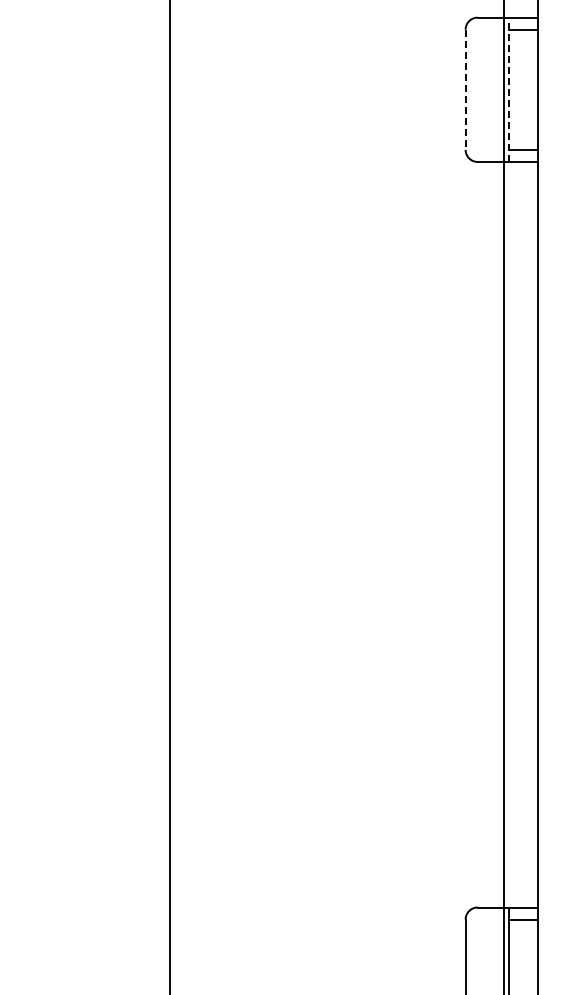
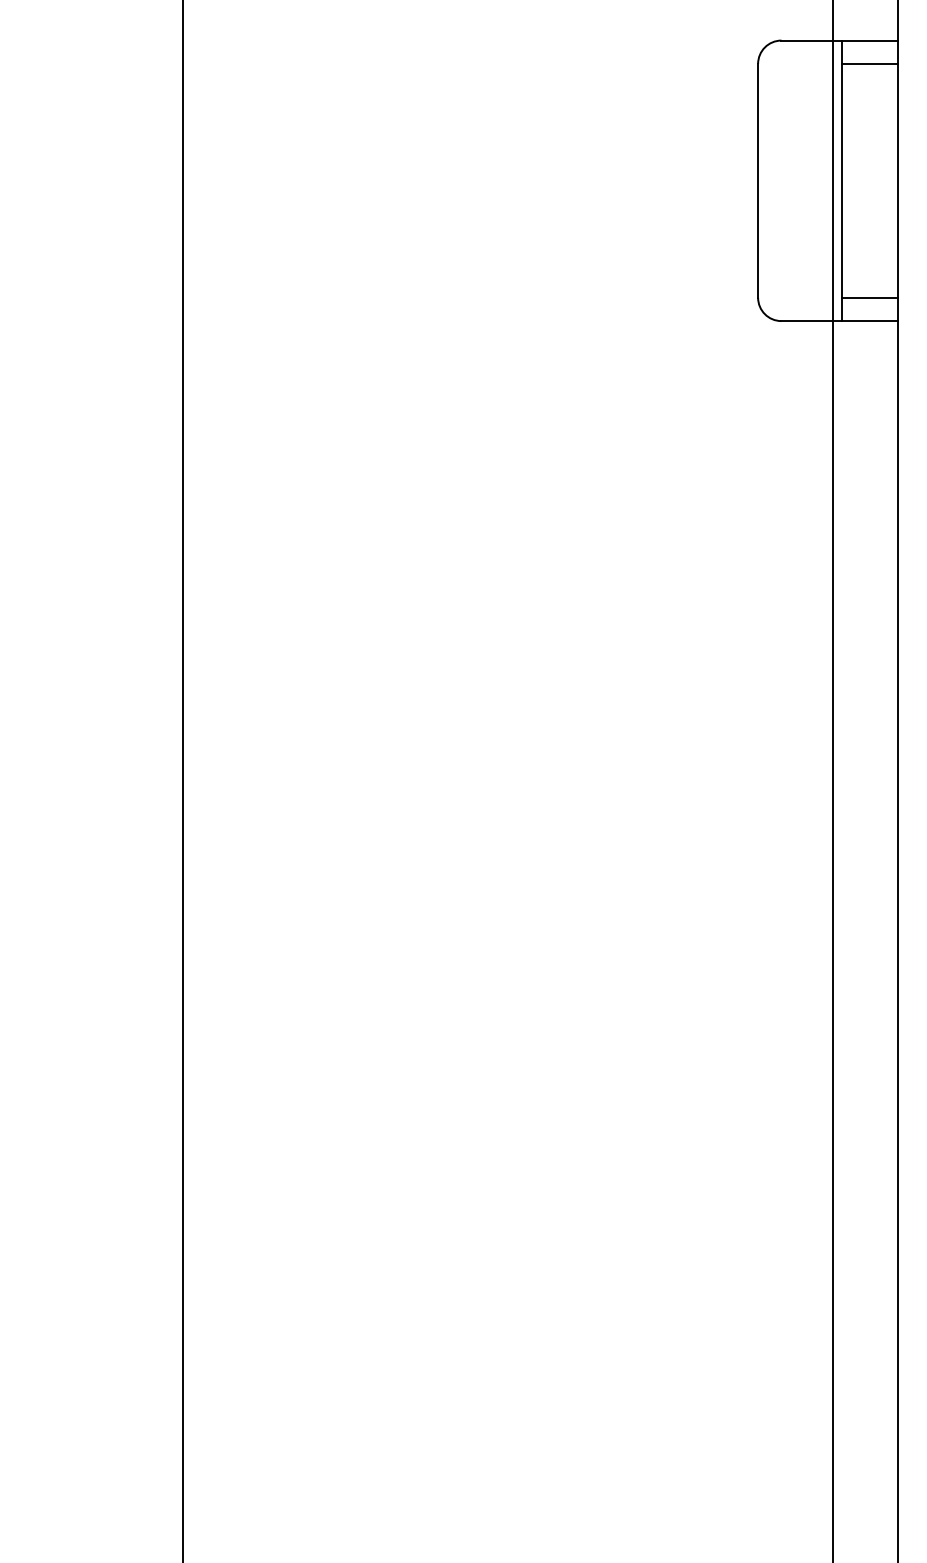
line: (508, 89) -> (841, 180), dashed -> solid
line: (465, 90) -> (757, 182), dashed -> solid

